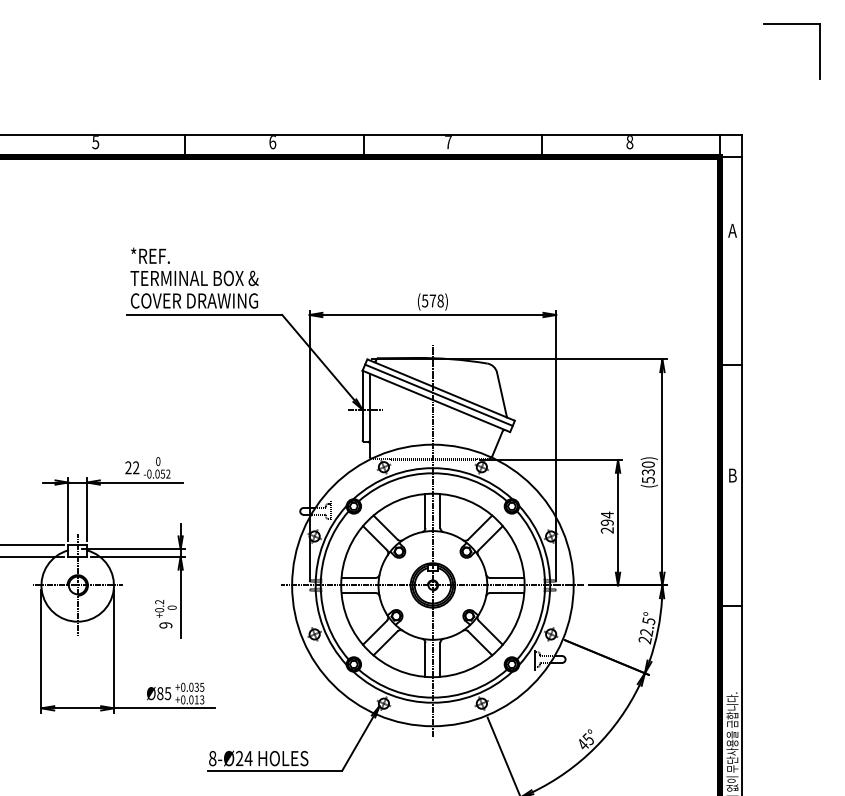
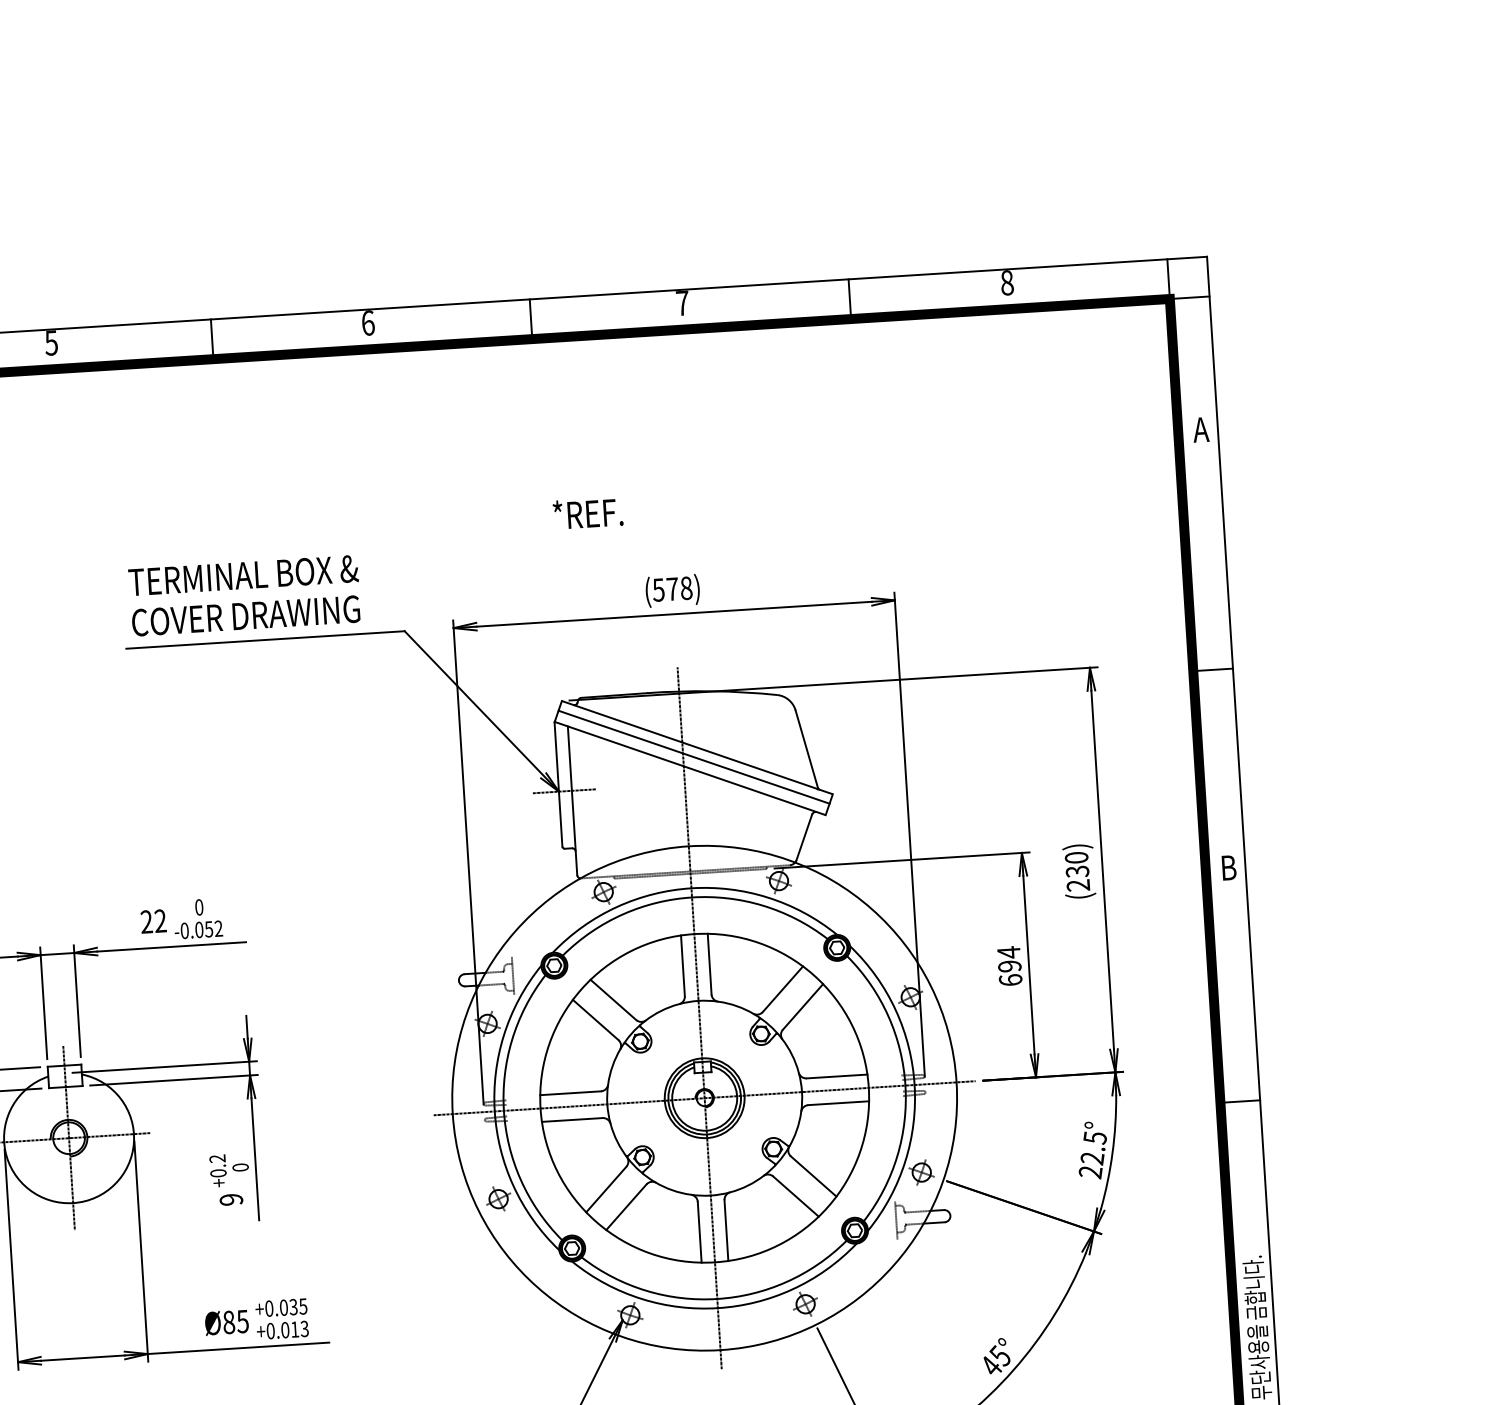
part: (791, 24) -> (1283, 54), removed
text: (150, 255) -> (588, 512), moved
text: (647, 480) -> (1076, 886), (530) -> (230)
text: (606, 530) -> (1009, 980), 294 -> 694

